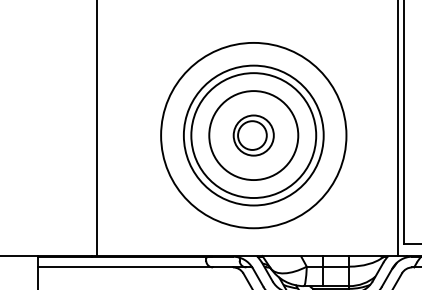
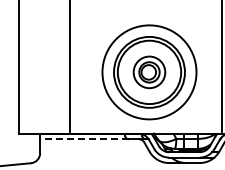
circle: (253, 133) -> (149, 71), size x0.7
line: (123, 267) -> (83, 139), solid -> dashed

